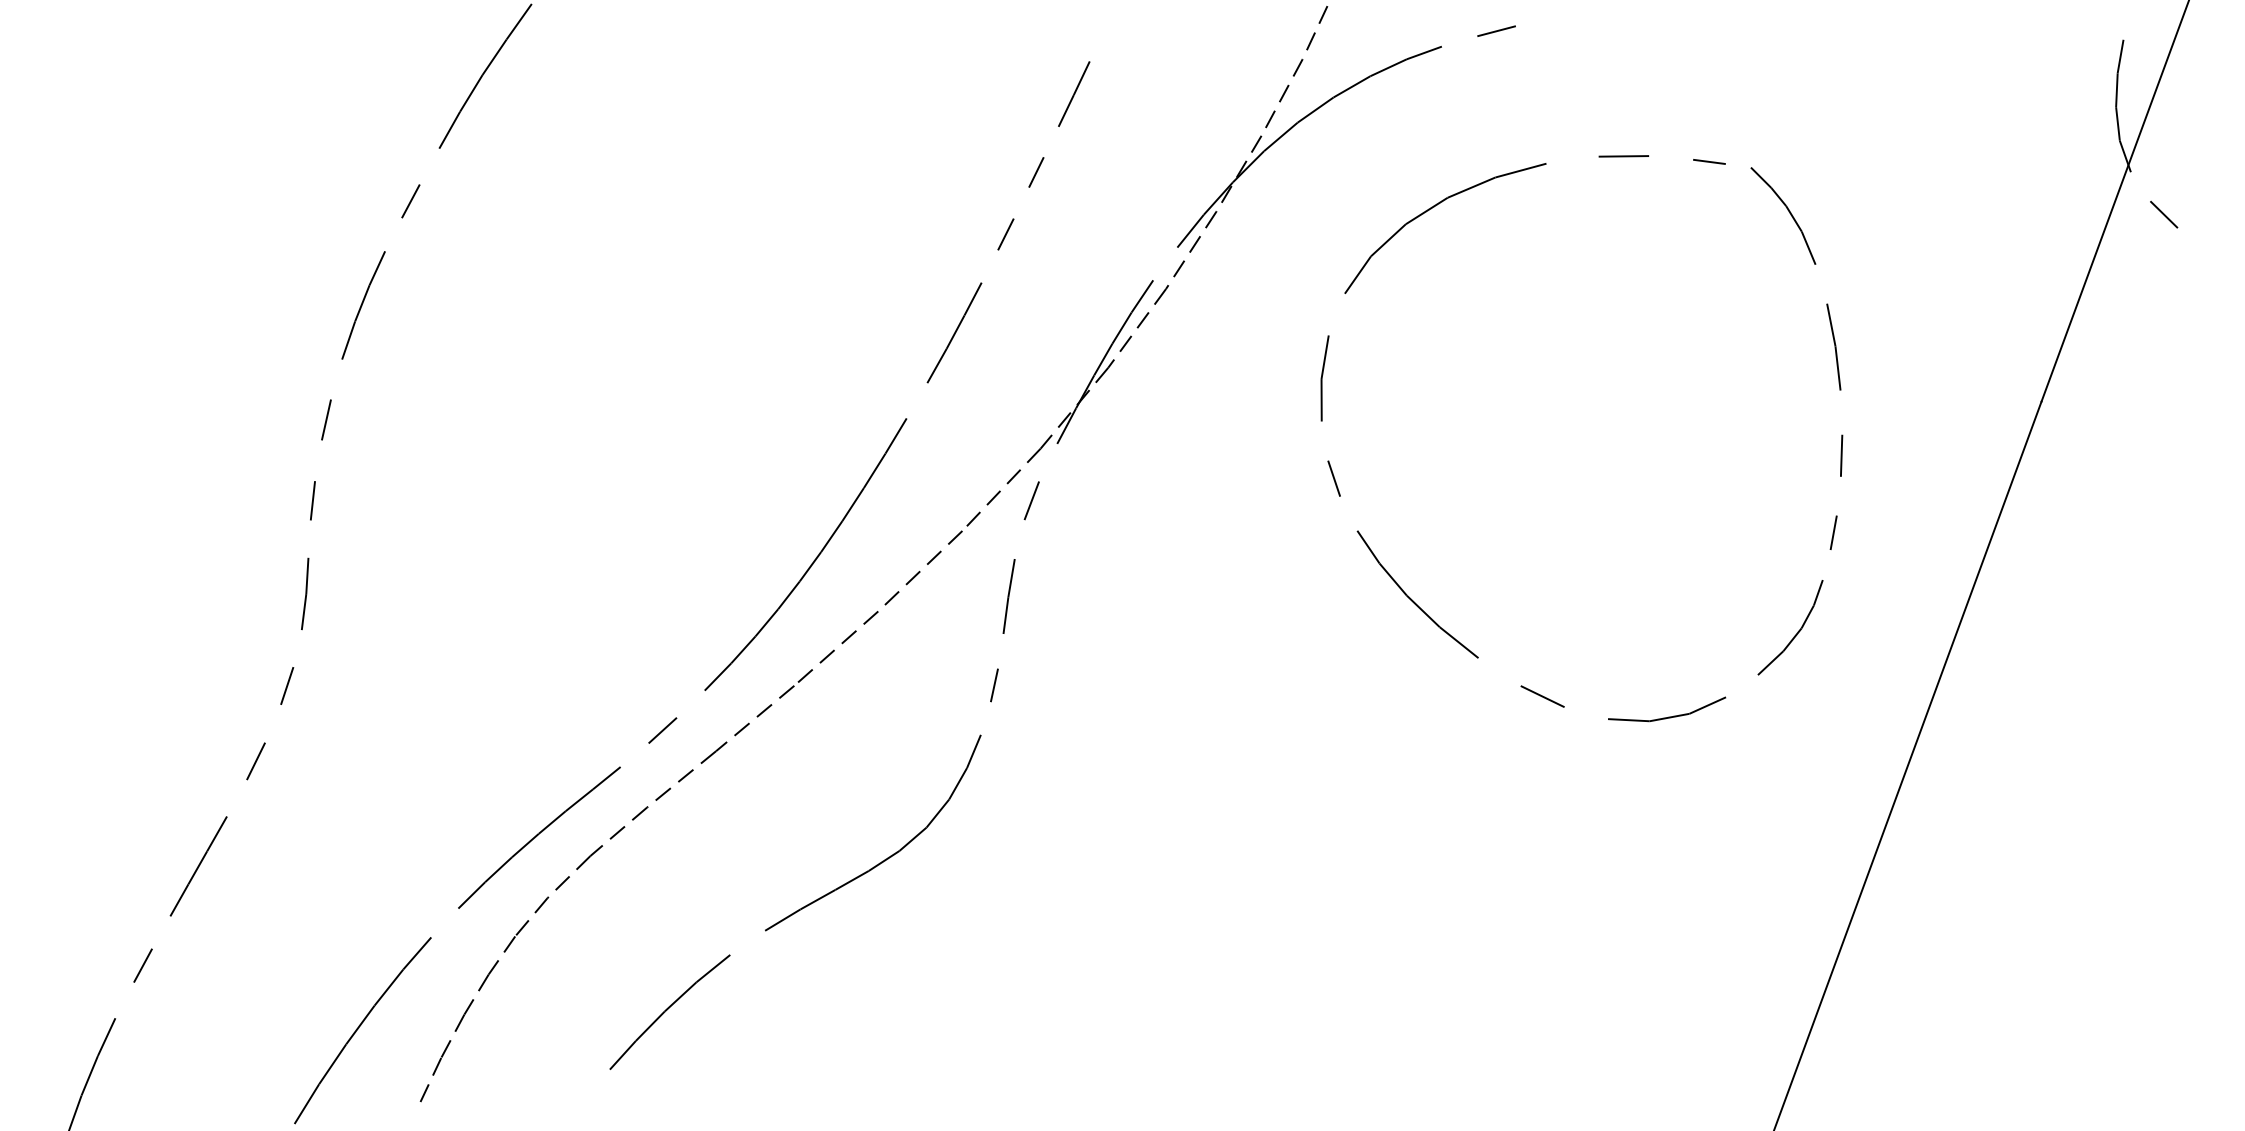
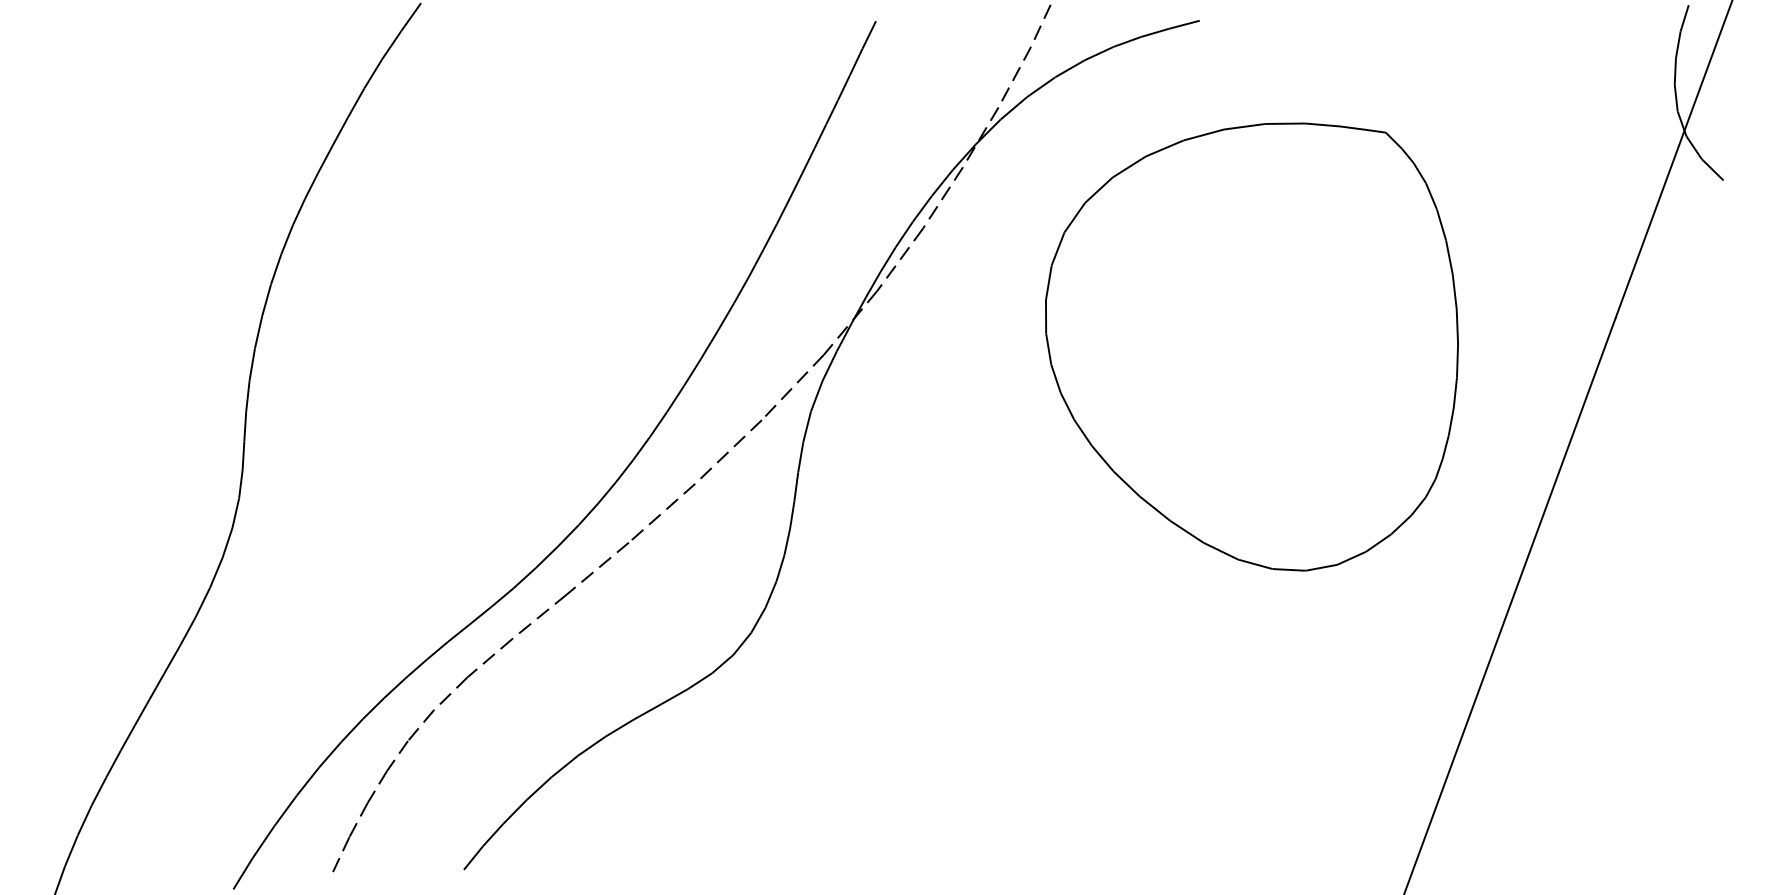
line: (2128, 22) -> (1684, 17), added
line: (1459, 41) -> (1155, 32), added
line: (1097, 43) -> (868, 34), added
line: (1050, 141) -> (831, 111), added
line: (1671, 157) -> (1322, 124), added
line: (1572, 159) -> (1244, 126), added
line: (1737, 165) -> (1375, 130), added
line: (429, 166) -> (340, 131), added
line: (2140, 186) -> (1694, 147), added
line: (1021, 202) -> (808, 160), added
line: (393, 234) -> (311, 185), added
line: (1165, 263) -> (922, 208), added
line: (989, 266) -> (783, 210), added
line: (1821, 283) -> (1441, 224), added
line: (1336, 314) -> (1057, 248), added
line: (336, 379) -> (266, 300), added
line: (916, 400) -> (725, 316), added
line: (1841, 412) -> (1457, 326), added
line: (1324, 440) -> (1048, 348), added
line: (318, 460) -> (252, 364), added
line: (1048, 462) -> (829, 365), added
line: (1838, 495) -> (1455, 392), added
line: (1348, 513) -> (1067, 406), added
line: (309, 538) -> (245, 426), added
line: (1019, 539) -> (806, 426), added
line: (1826, 565) -> (1445, 447), added
line: (297, 648) -> (235, 513), added
line: (1000, 651) -> (791, 515), added
line: (1499, 672) -> (1186, 532), added
line: (1741, 686) -> (1378, 543), added
line: (690, 703) -> (546, 556), added
line: (1586, 713) -> (1255, 564), added
line: (985, 718) -> (780, 568), added
line: (272, 723) -> (215, 572), added
line: (634, 755) -> (502, 597), added
line: (236, 798) -> (187, 631), added
line: (444, 922) -> (351, 729), added
line: (161, 932) -> (128, 737), added
line: (747, 942) -> (591, 745), added
line: (124, 1000) -> (98, 791), added
line: (597, 1084) -> (473, 858), added

